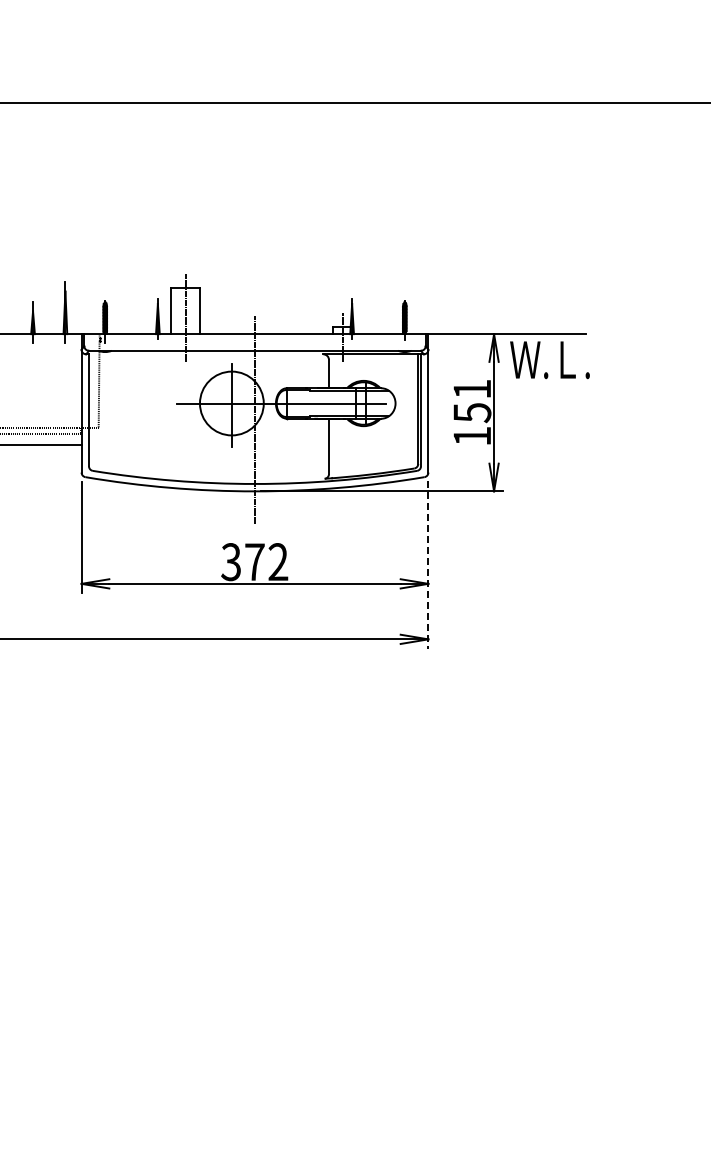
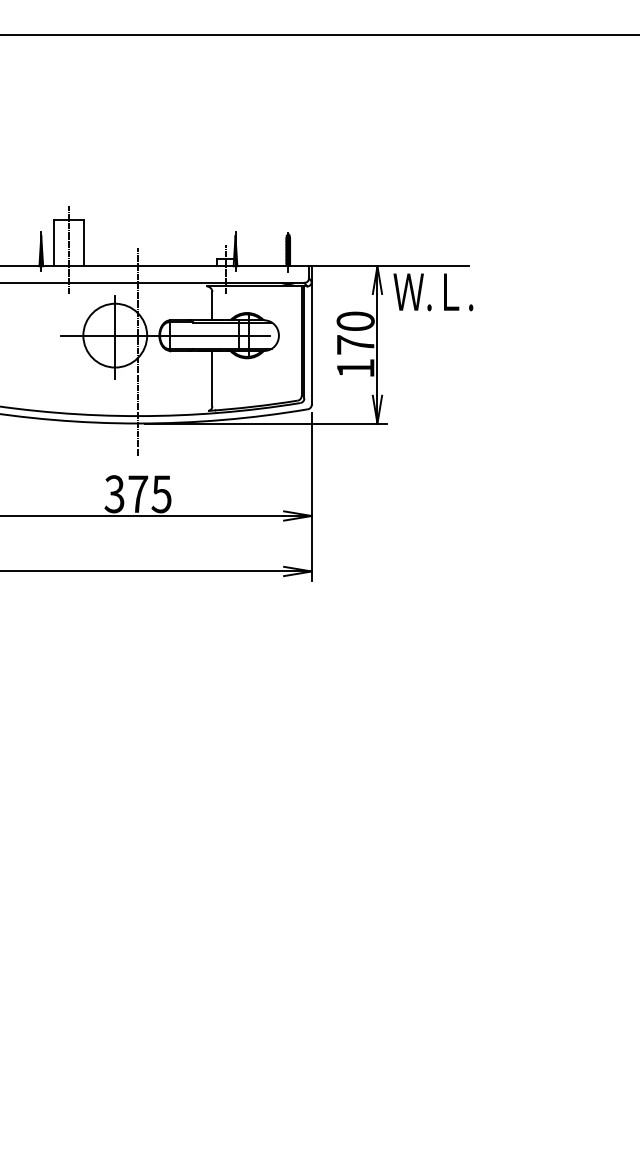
text: (472, 401) -> (355, 333), 151 -> 170
text: (278, 562) -> (161, 494), 372 -> 375
line: (428, 564) -> (311, 496), dashed -> solid

